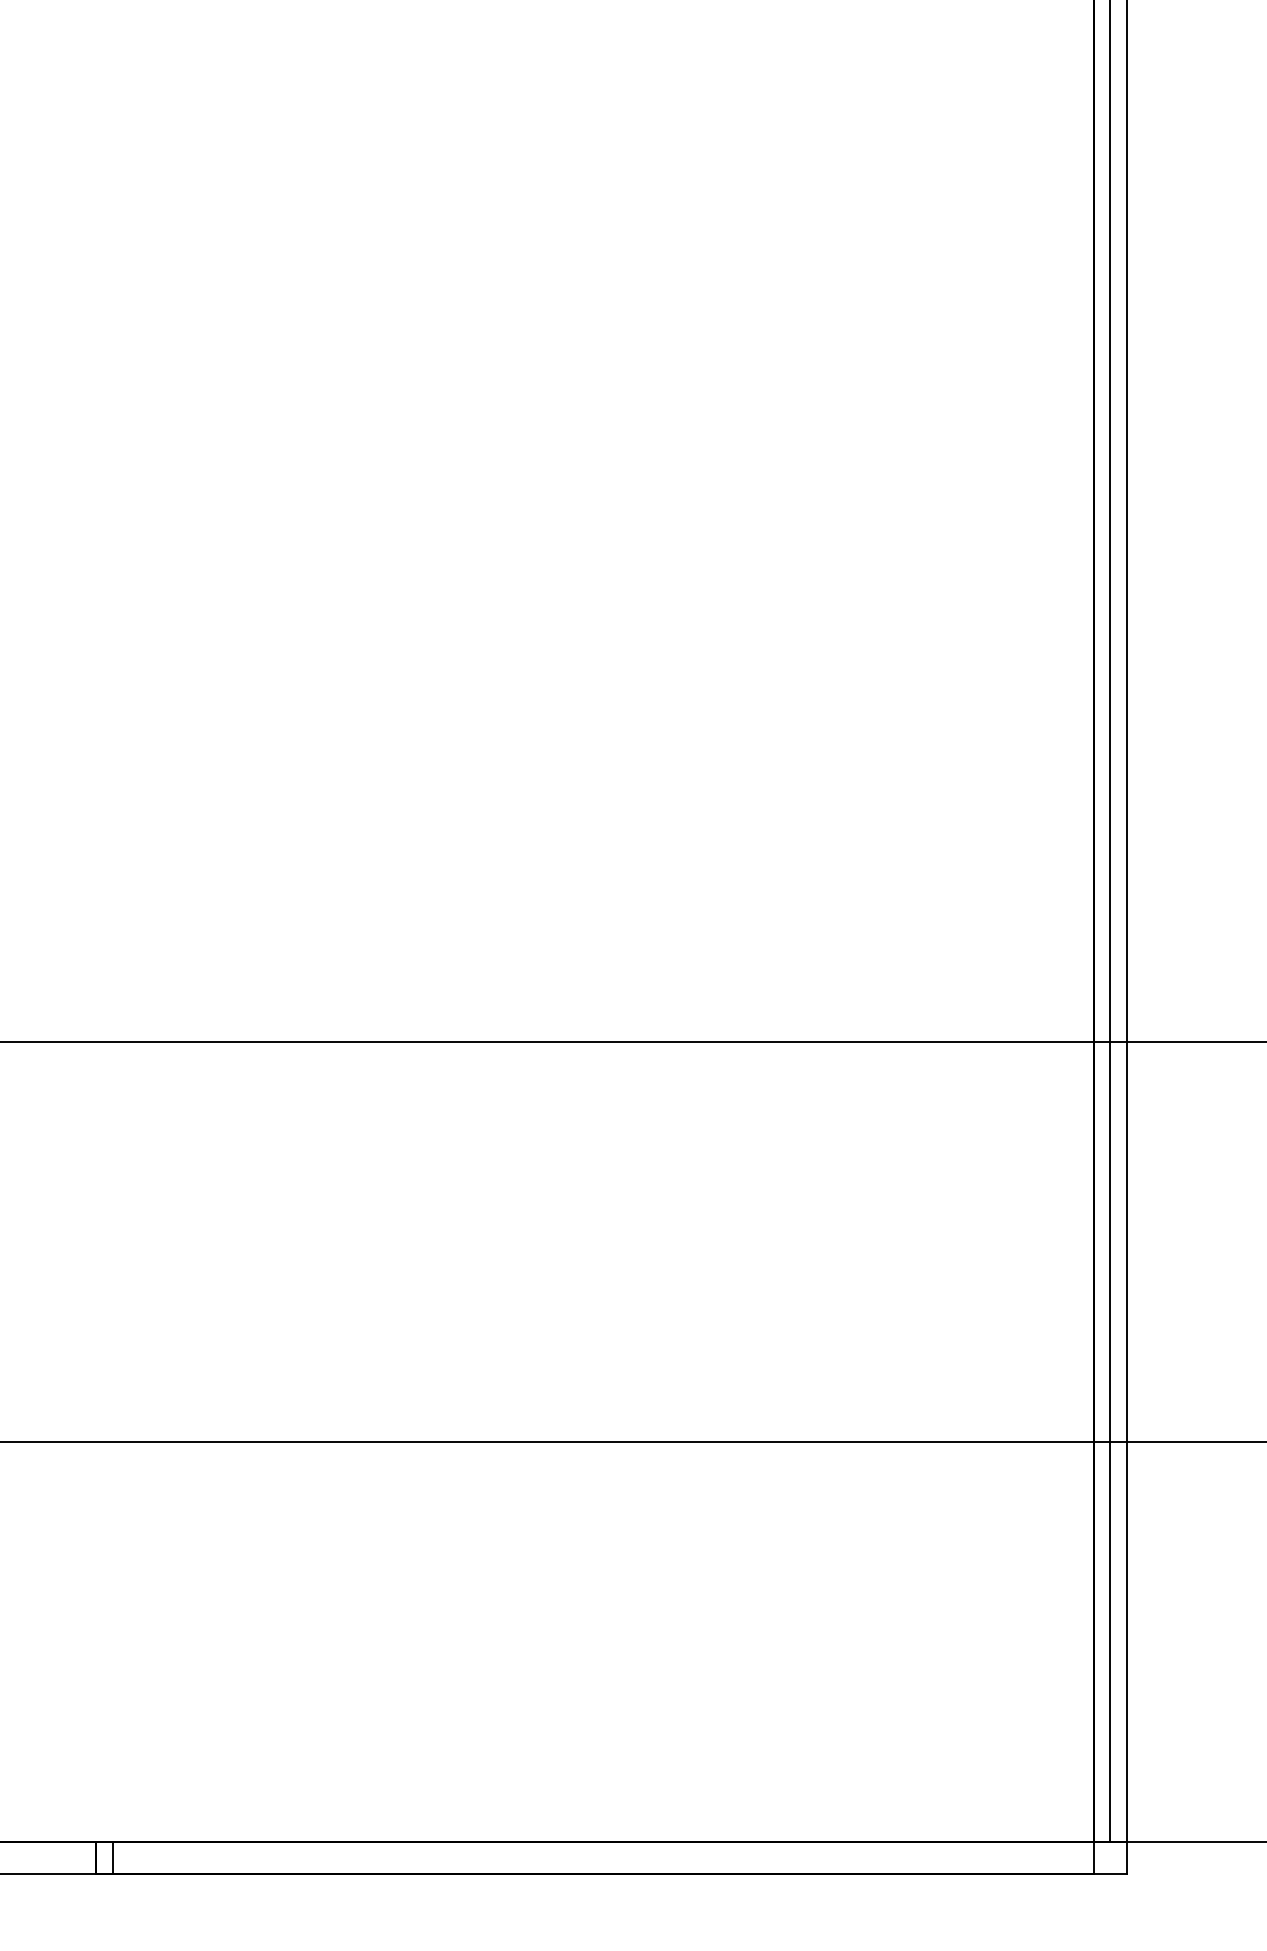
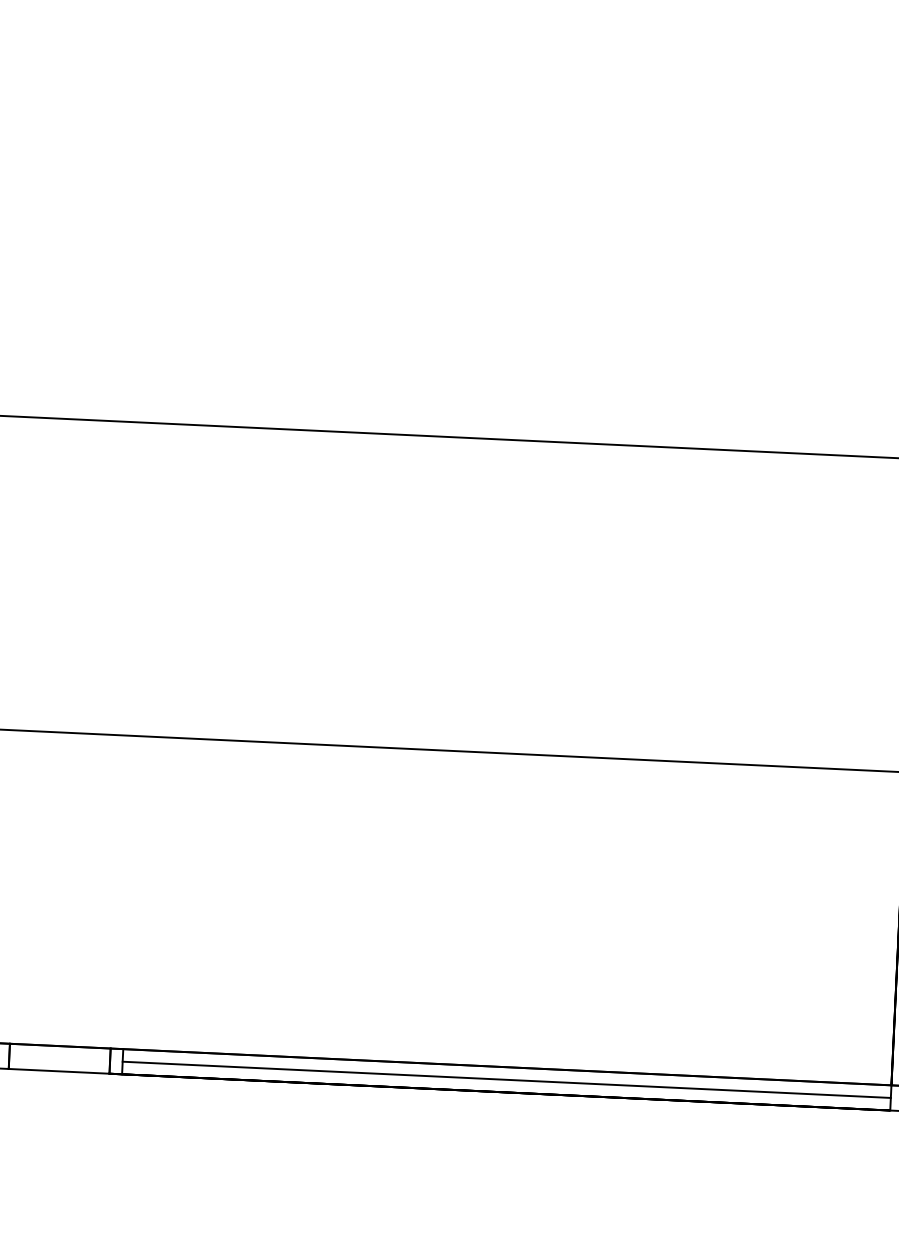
line: (603, 1858) -> (506, 1080), added

